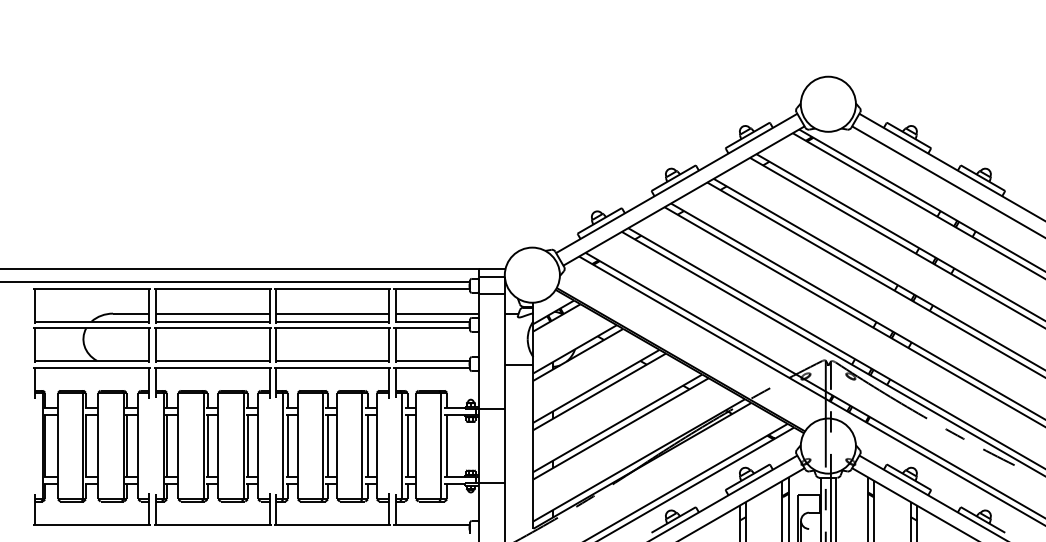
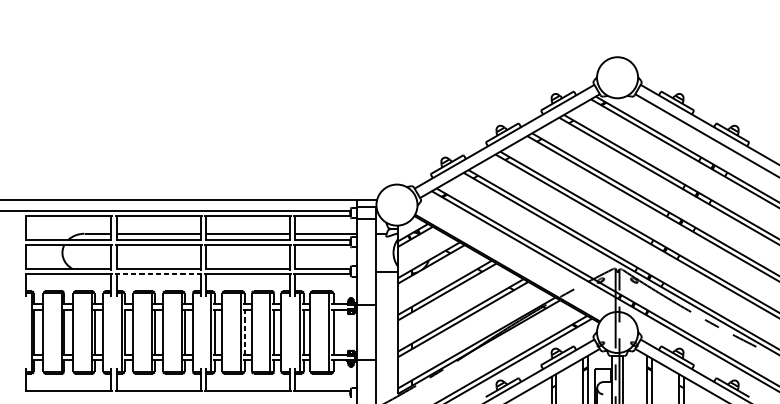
line: (213, 367) -> (159, 273), solid -> dashed
line: (328, 446) -> (245, 332), solid -> dashed

